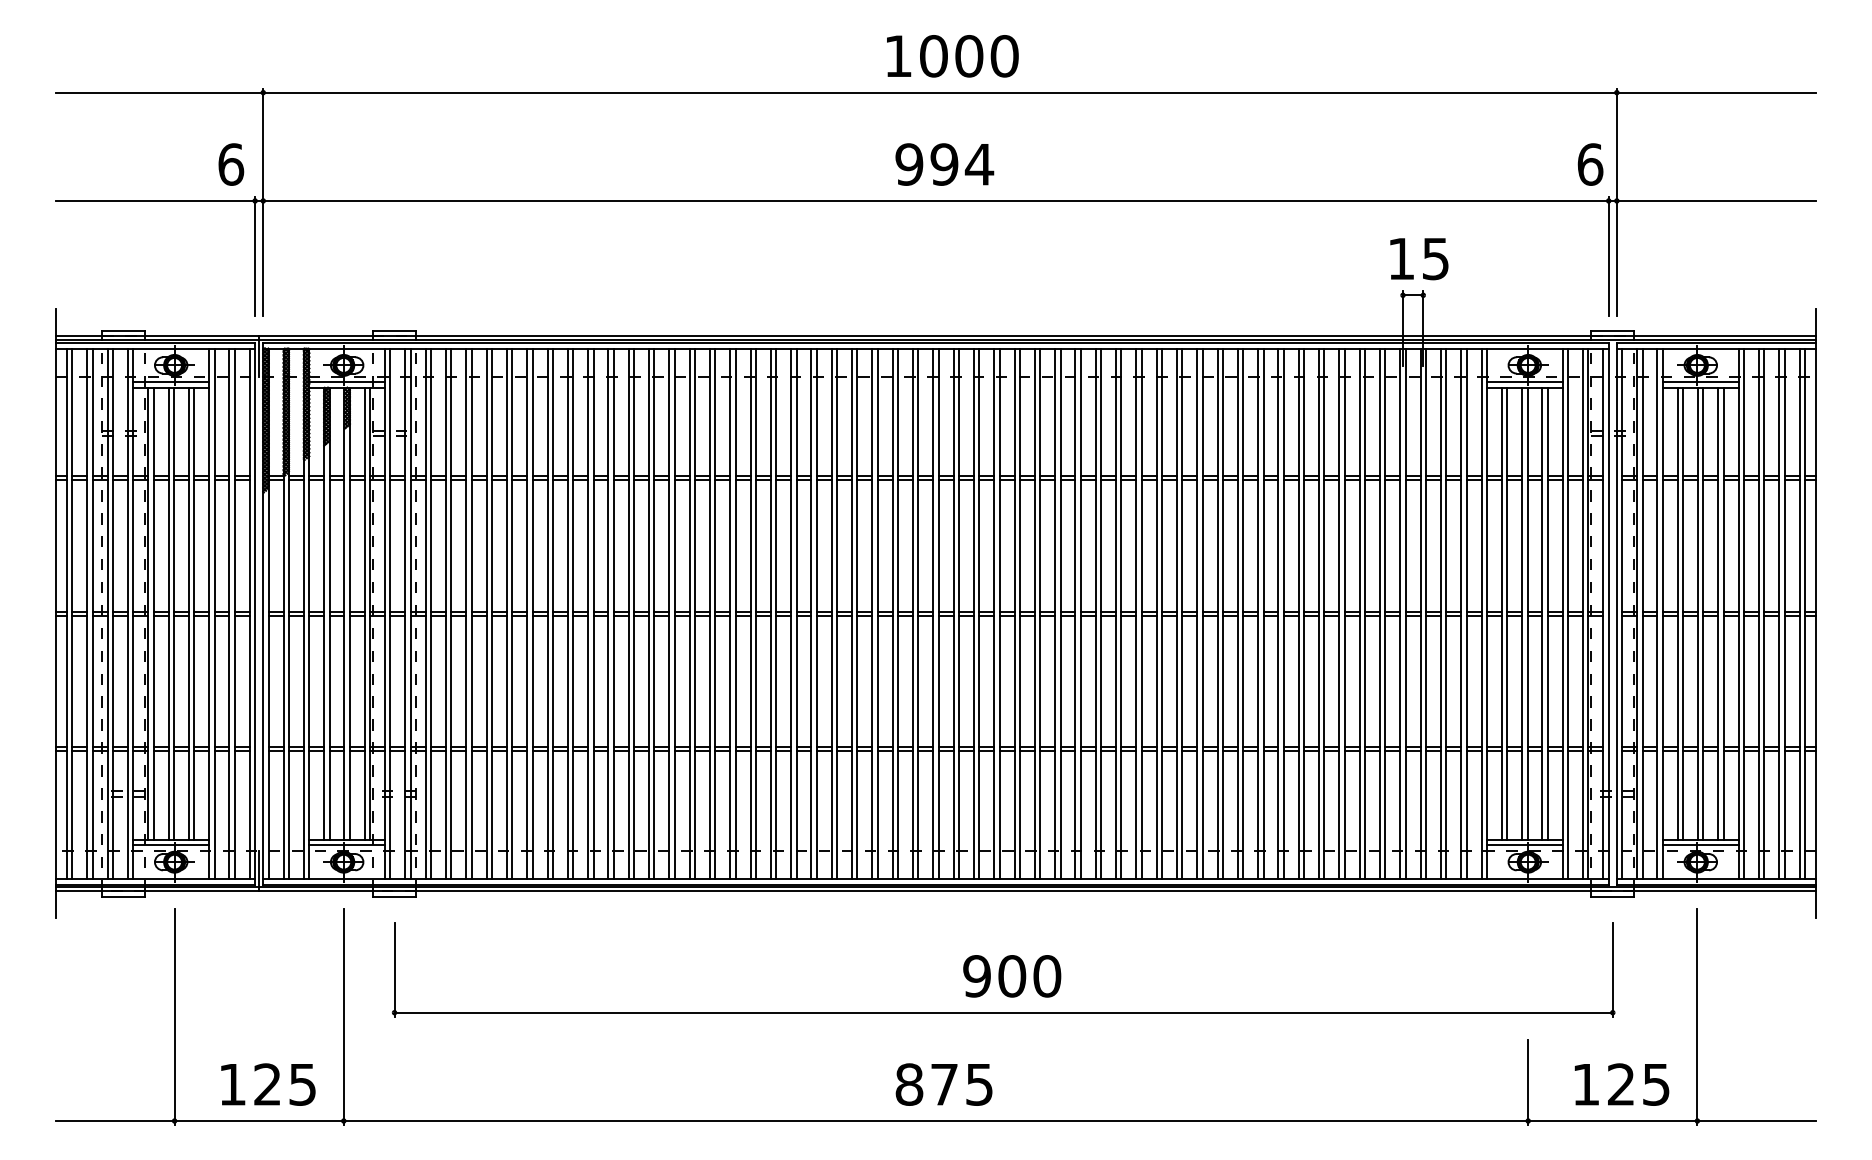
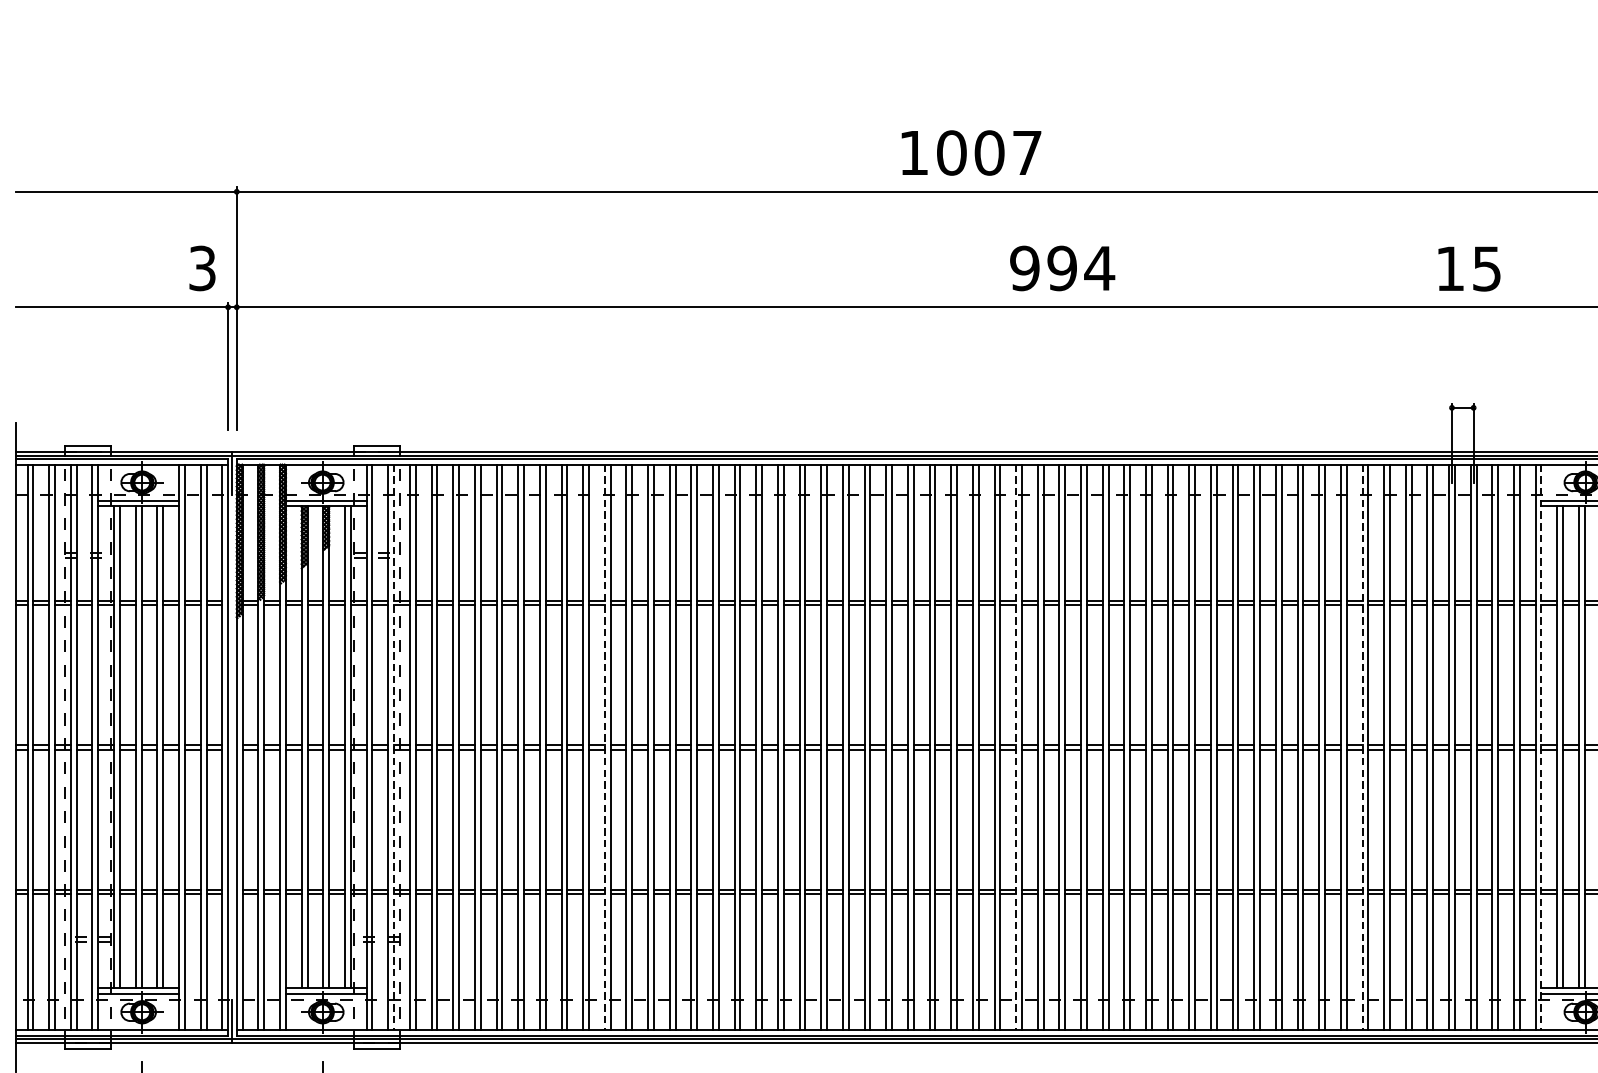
text: (1004, 56) -> (1027, 153), 1000 -> 1007
text: (231, 164) -> (202, 268), 6 -> 3
text: (944, 164) -> (1062, 268), moved
text: (1419, 259) -> (1469, 269), moved
line: (410, 614) -> (393, 748), solid -> dashed
line: (608, 614) -> (604, 748), solid -> dashed
line: (994, 614) -> (1016, 748), solid -> dashed
line: (1319, 614) -> (1362, 748), solid -> dashed
line: (1486, 614) -> (1541, 748), solid -> dashed

